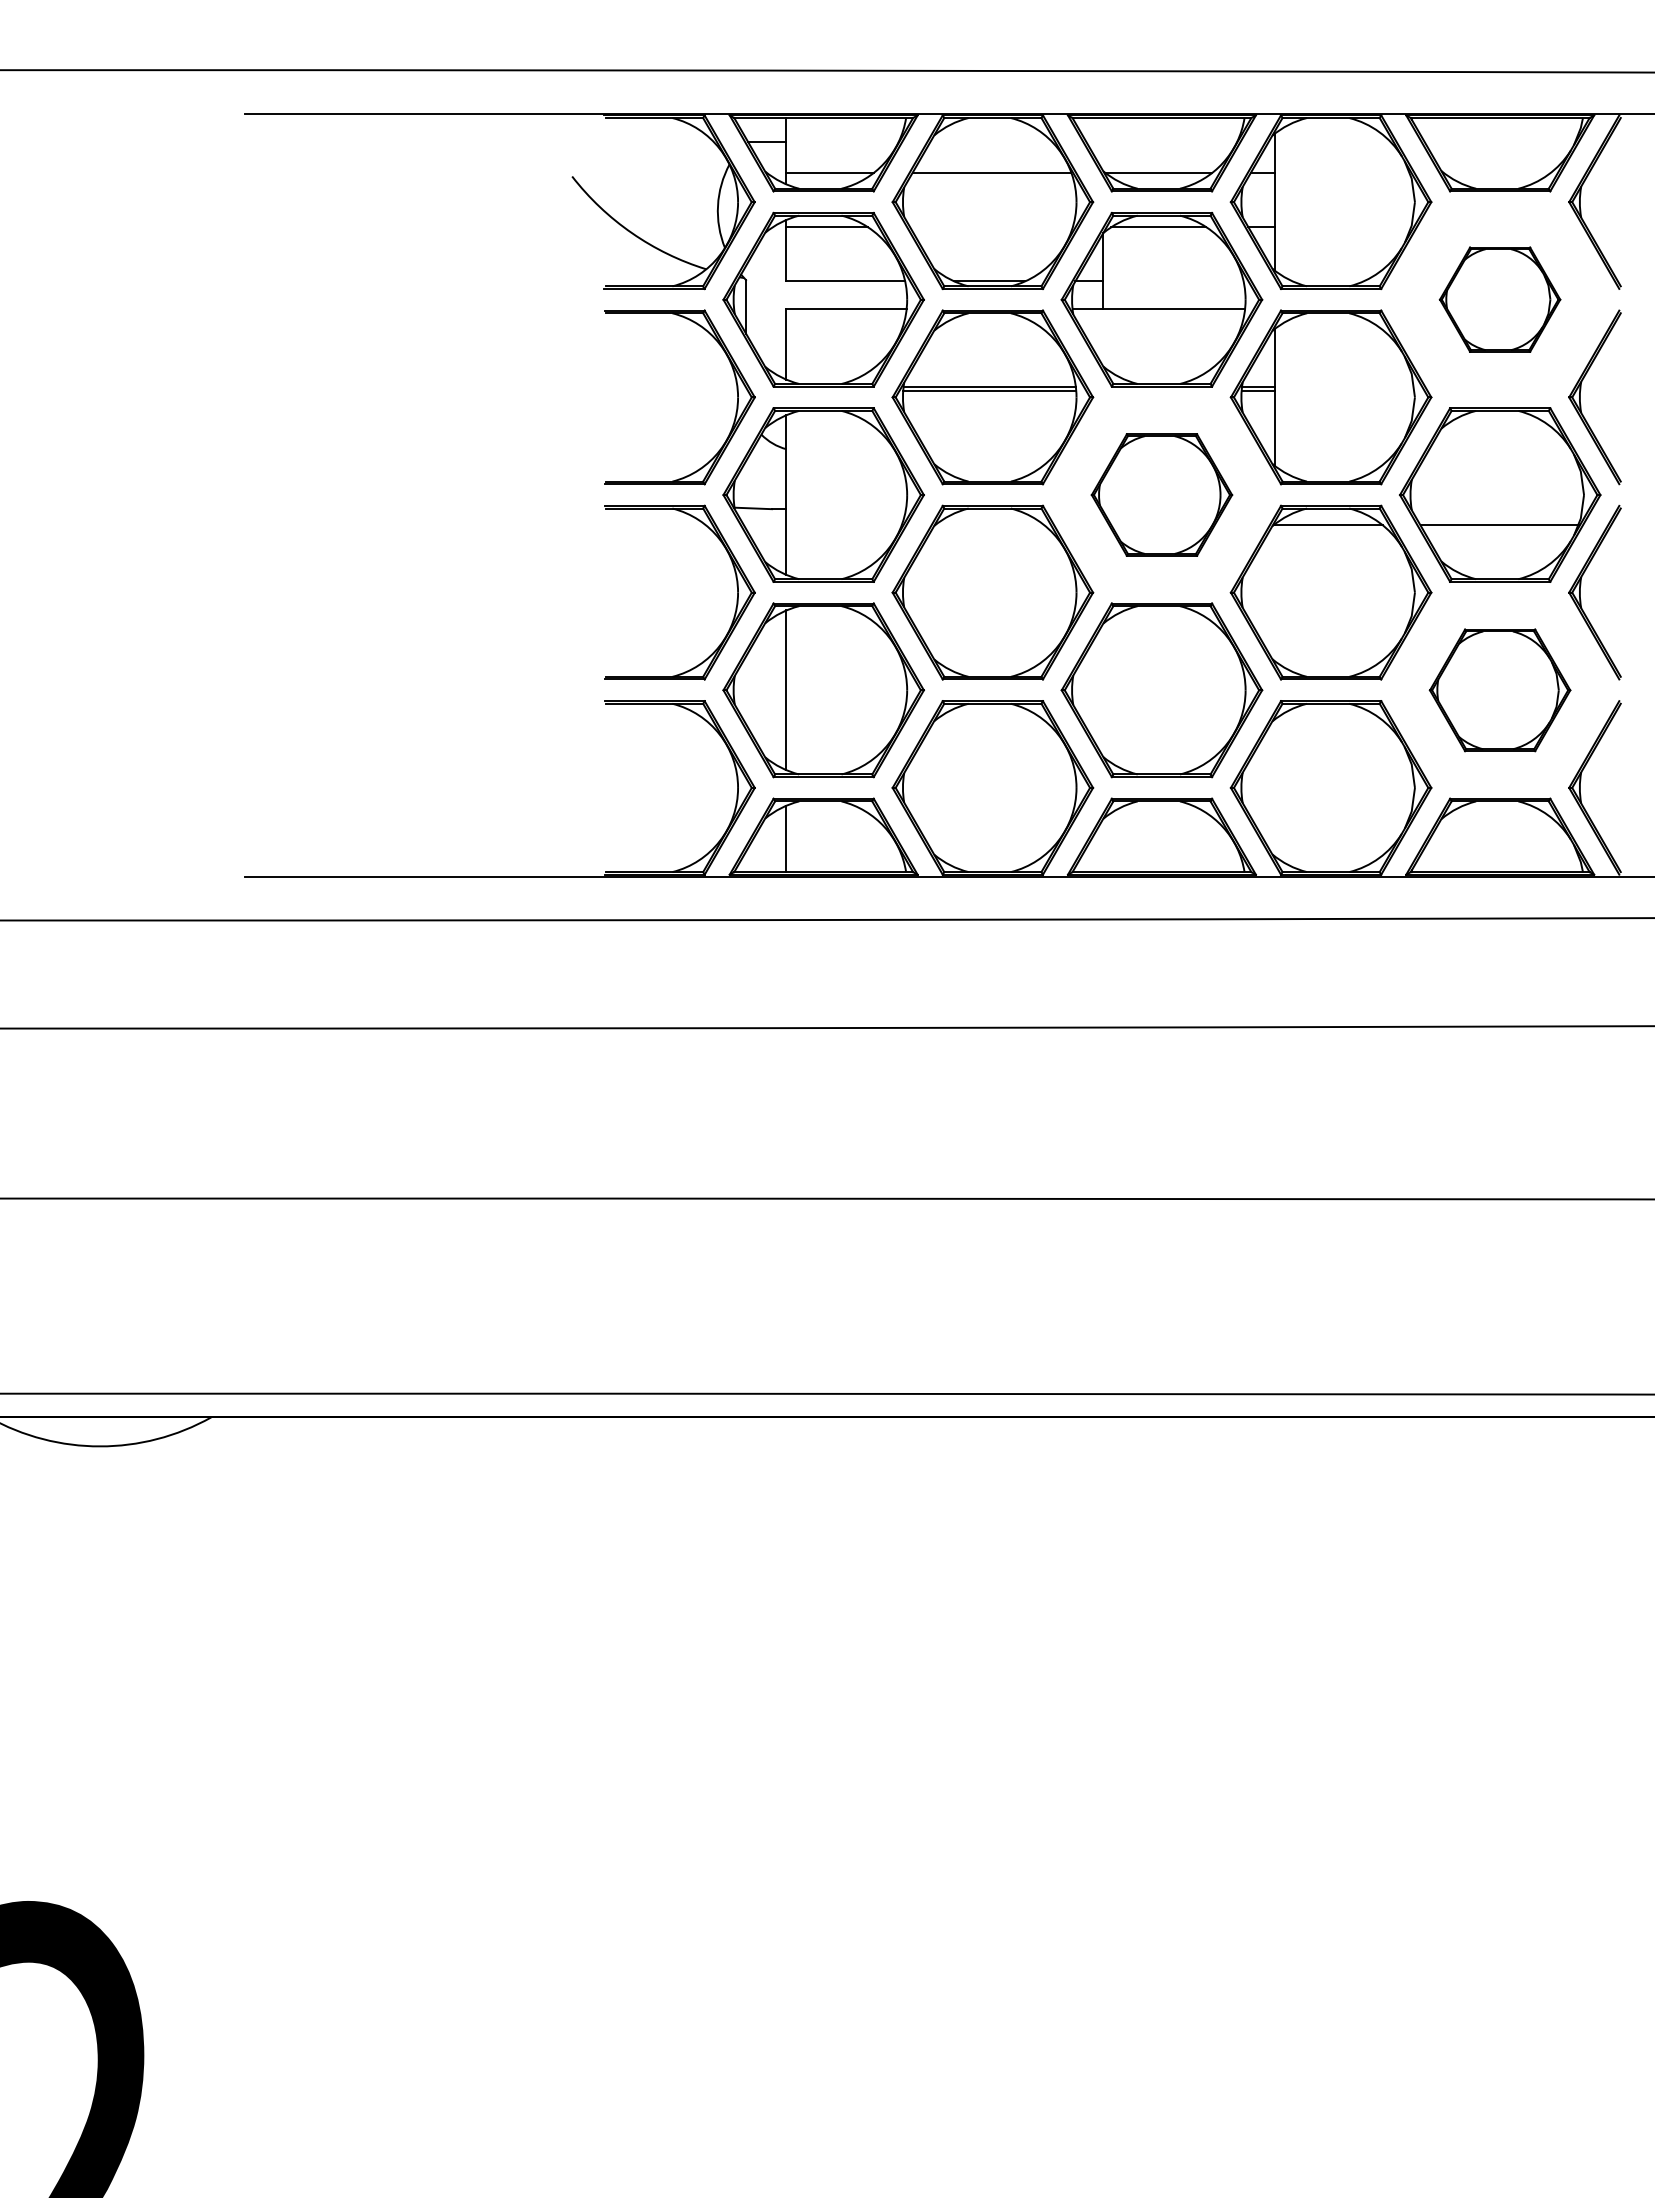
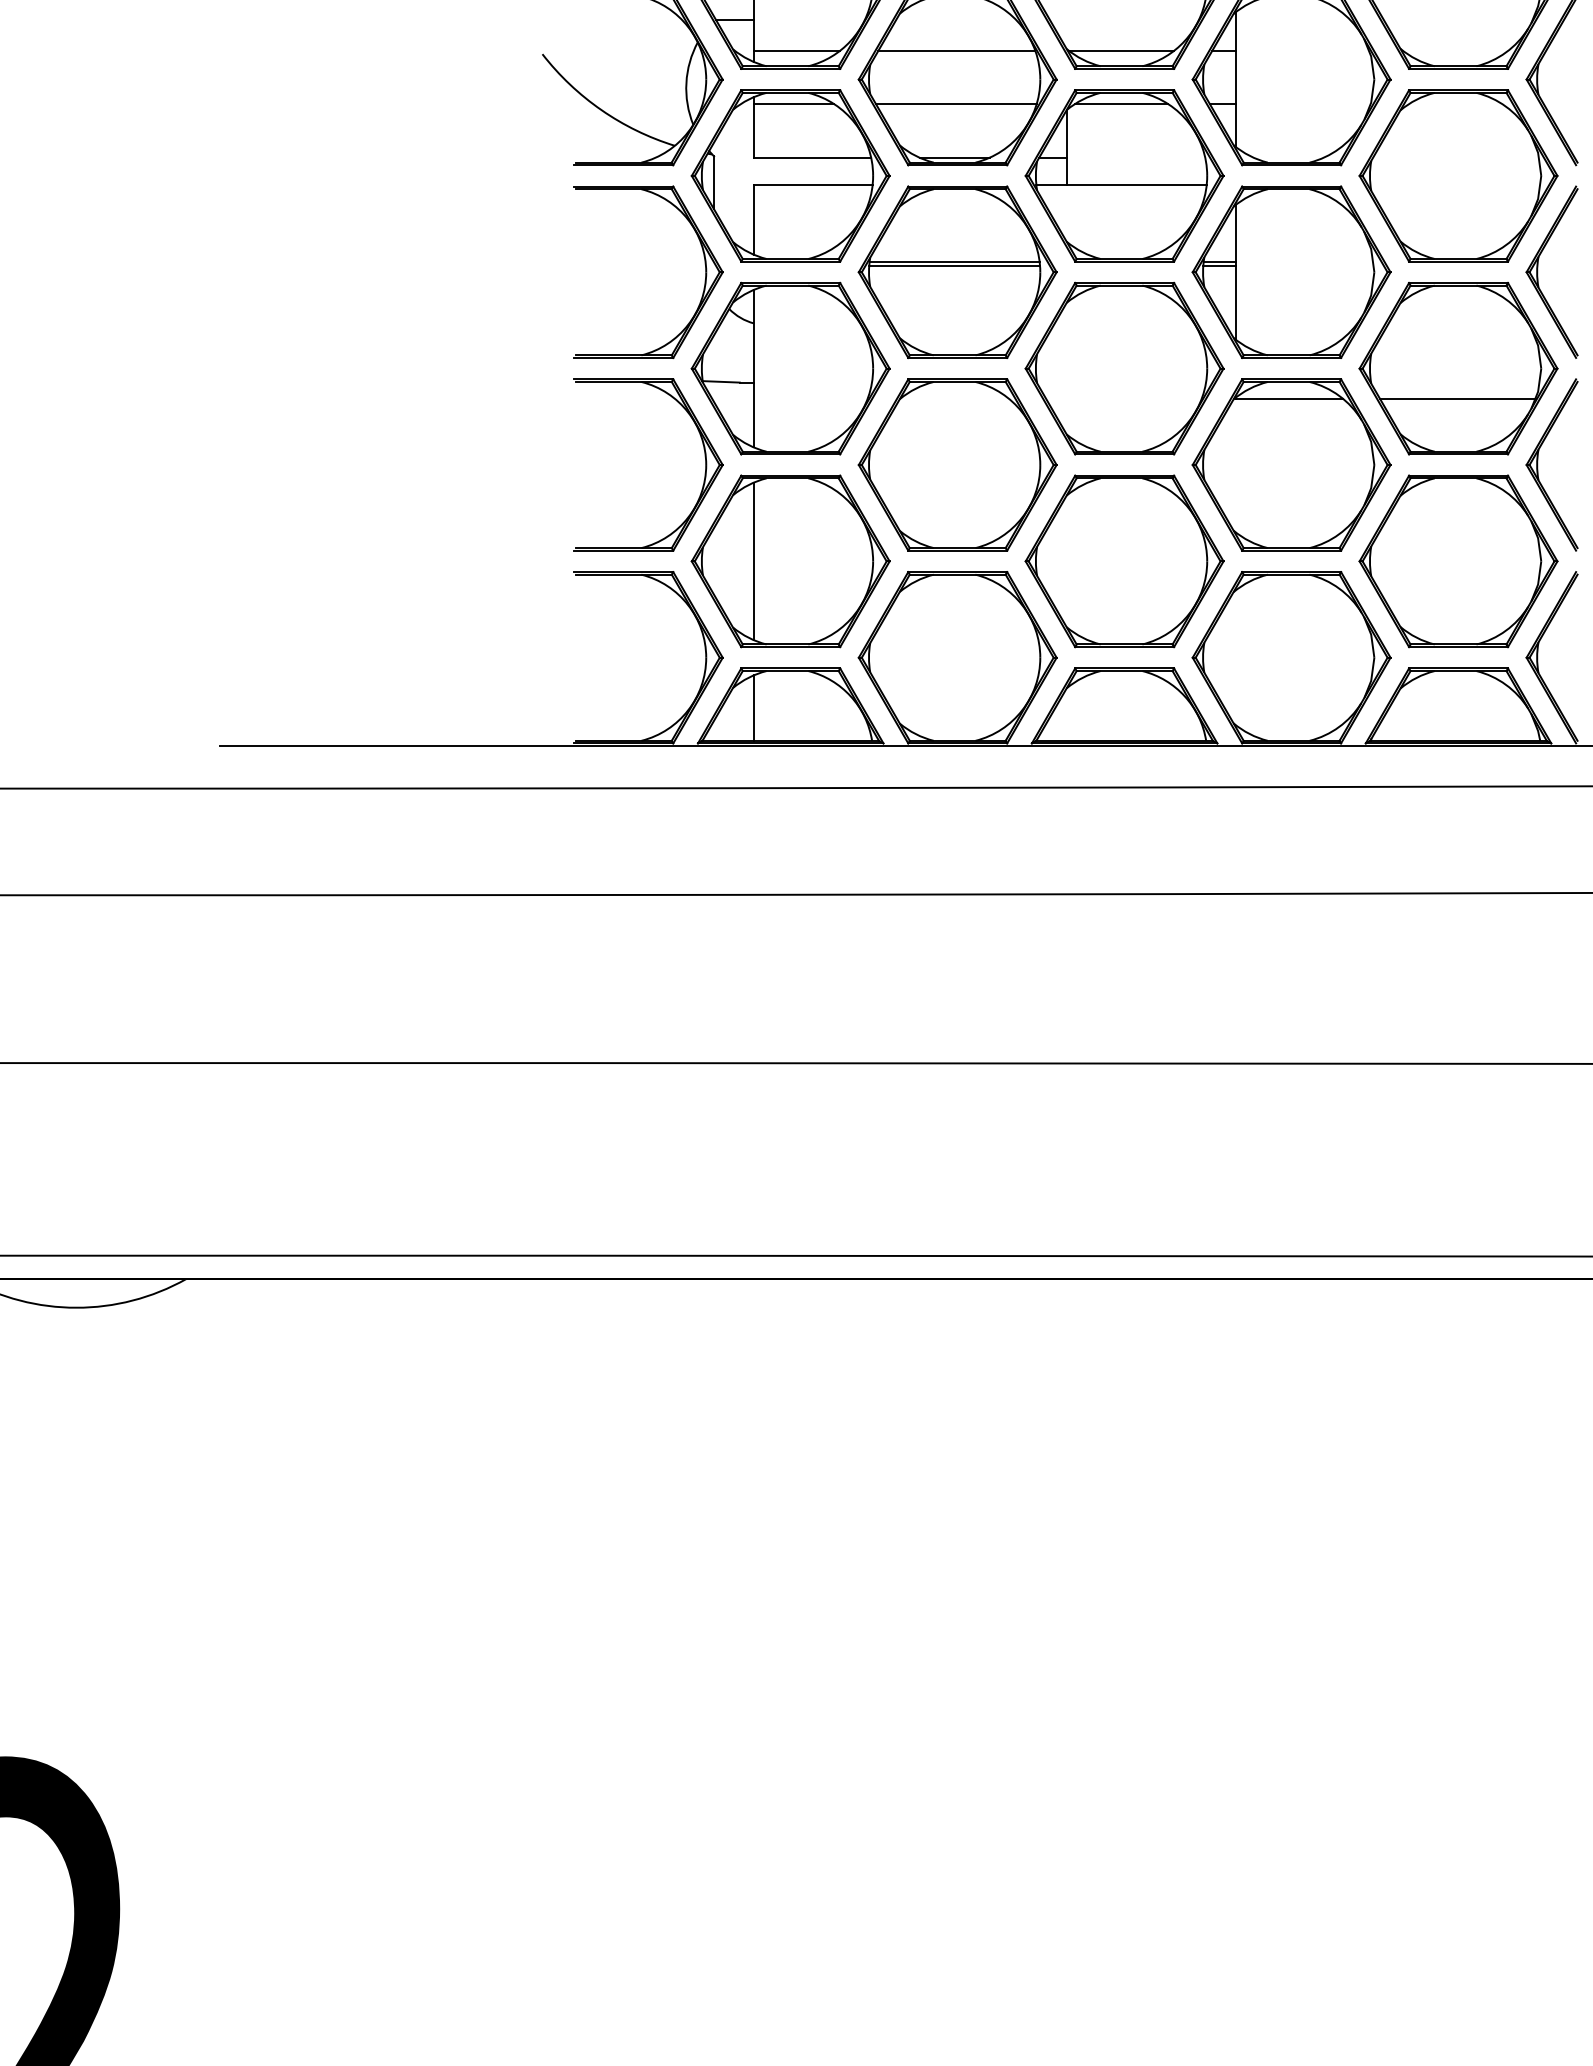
line: (991, 227) -> (956, 104), added
part: (1499, 299) -> (1457, 175), size x1.67
part: (1161, 494) -> (1124, 368), size x1.43
part: (1499, 690) -> (1457, 561), size x1.43

